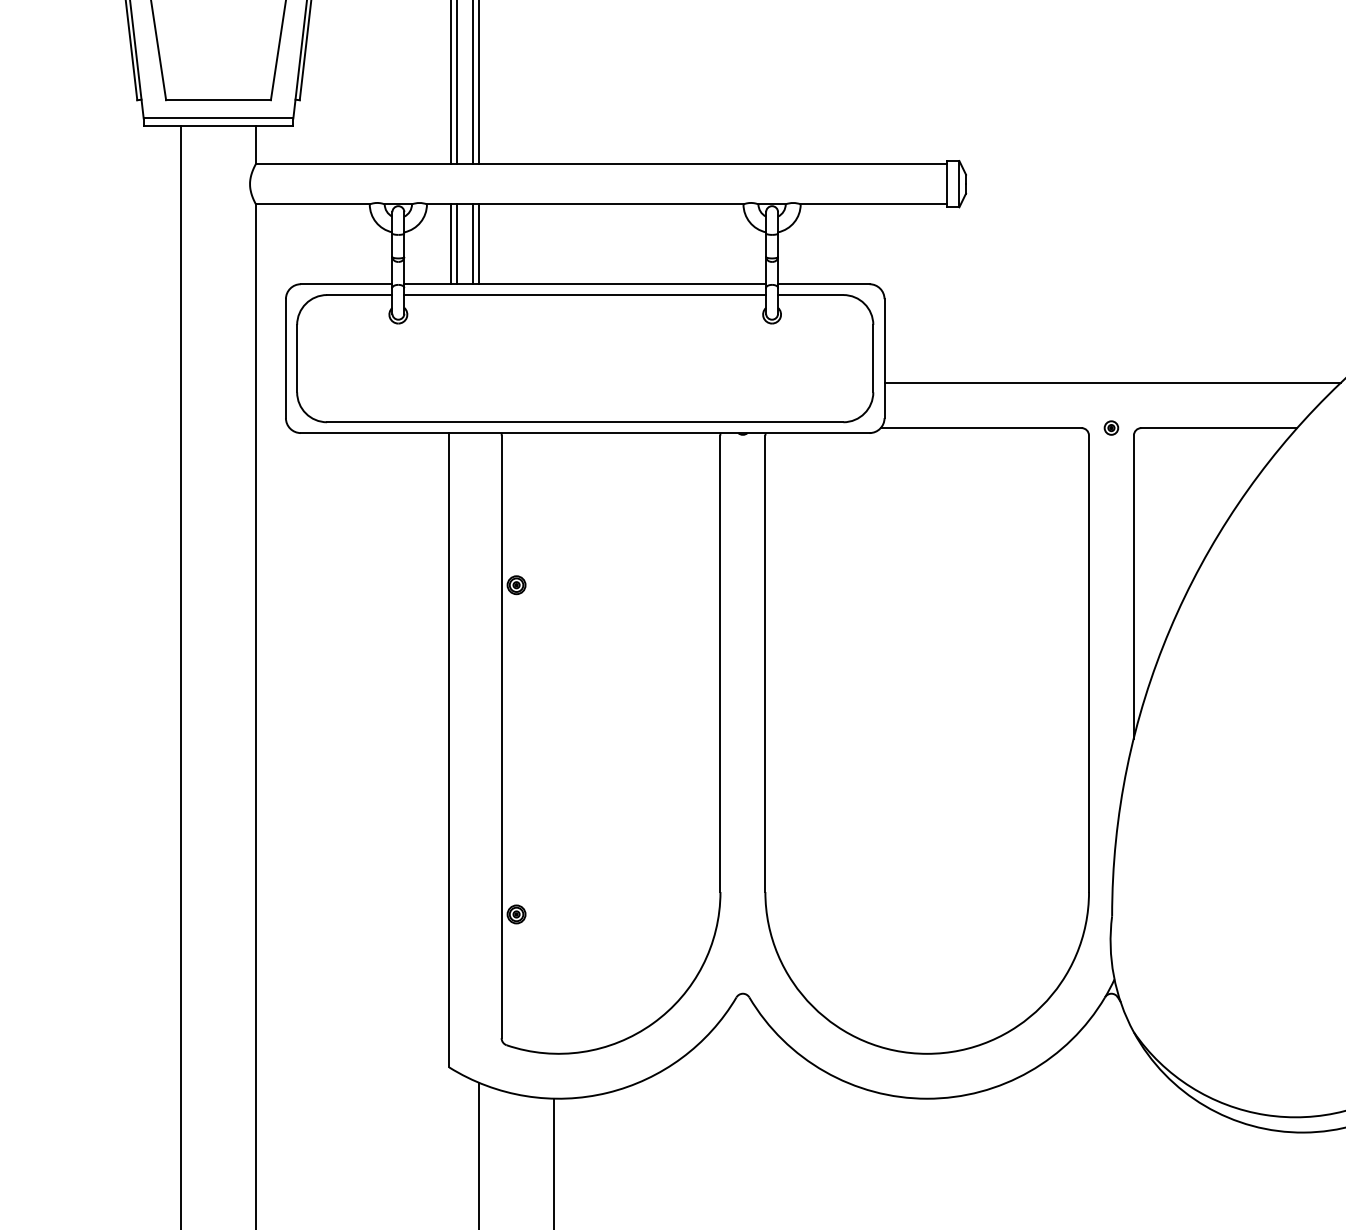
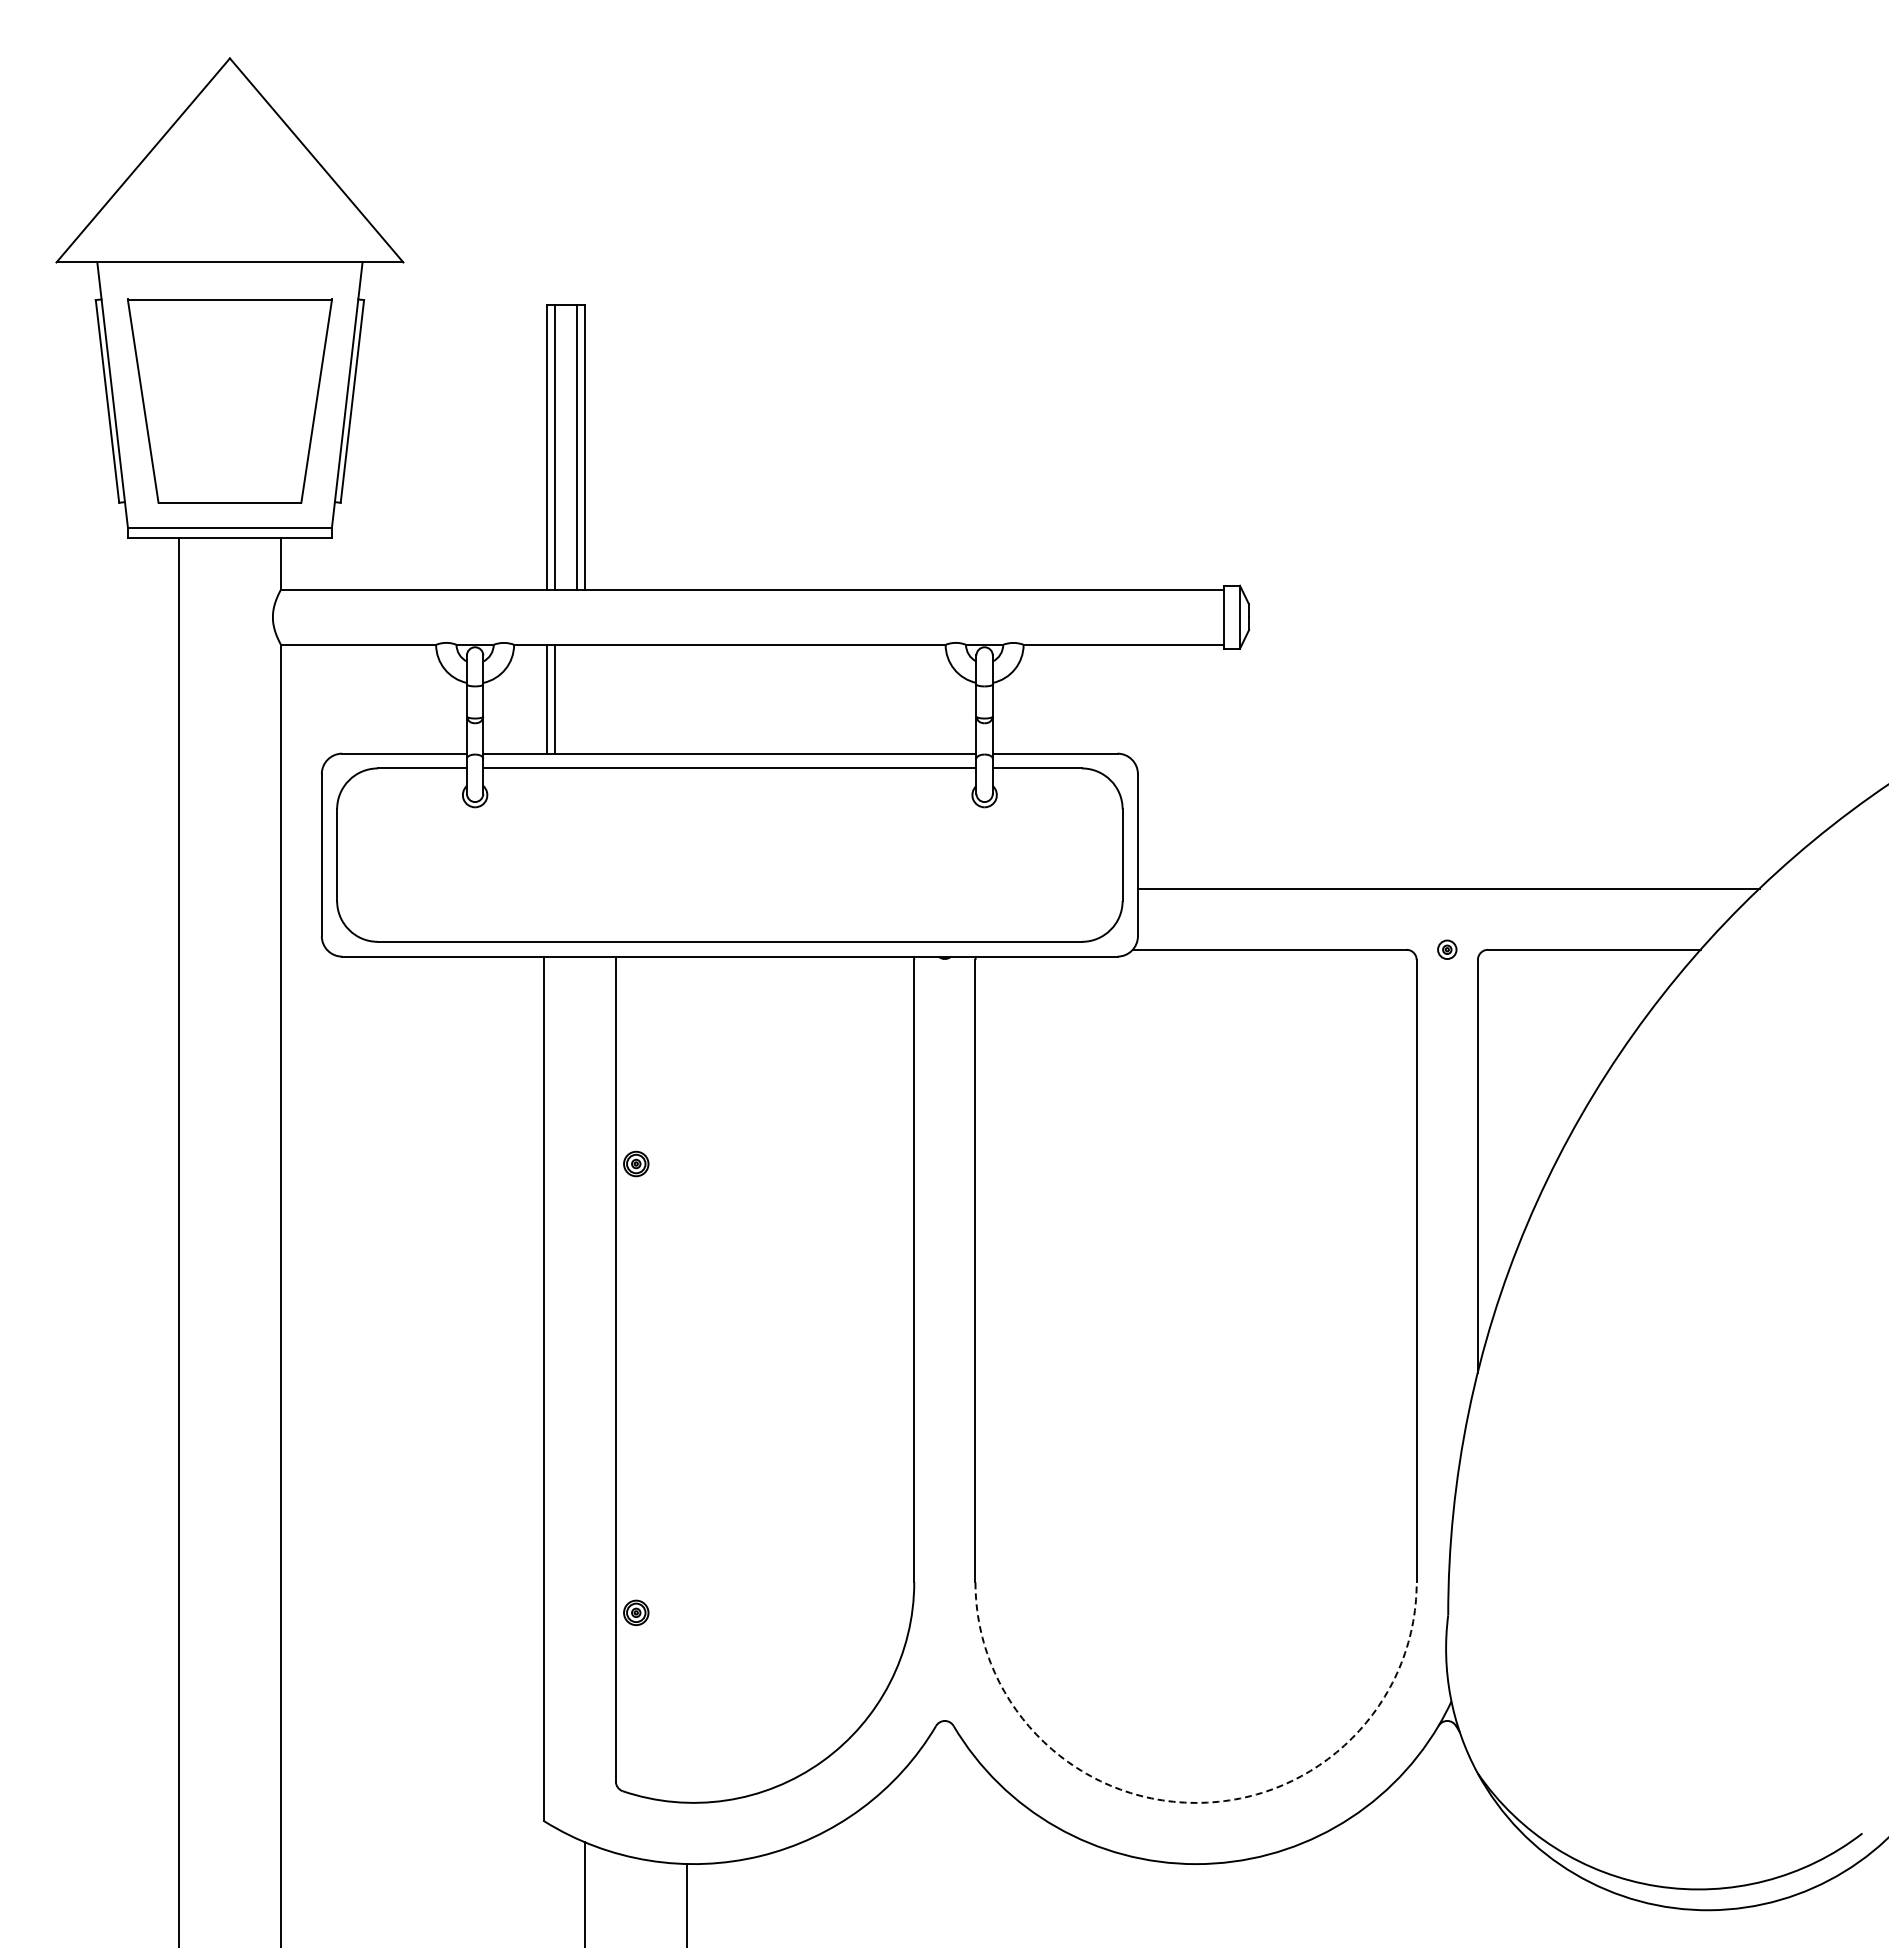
line: (473, 243) -> (577, 698), removed
line: (479, 243) -> (585, 698), removed
arc: (927, 1053) -> (1196, 1802), solid -> dashed

